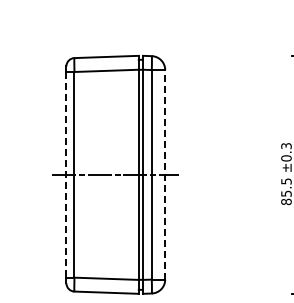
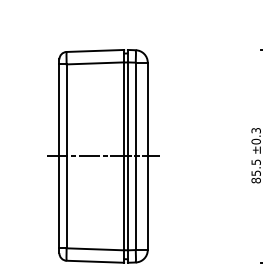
line: (66, 174) -> (59, 156), dashed -> solid
line: (165, 174) -> (148, 156), dashed -> solid

